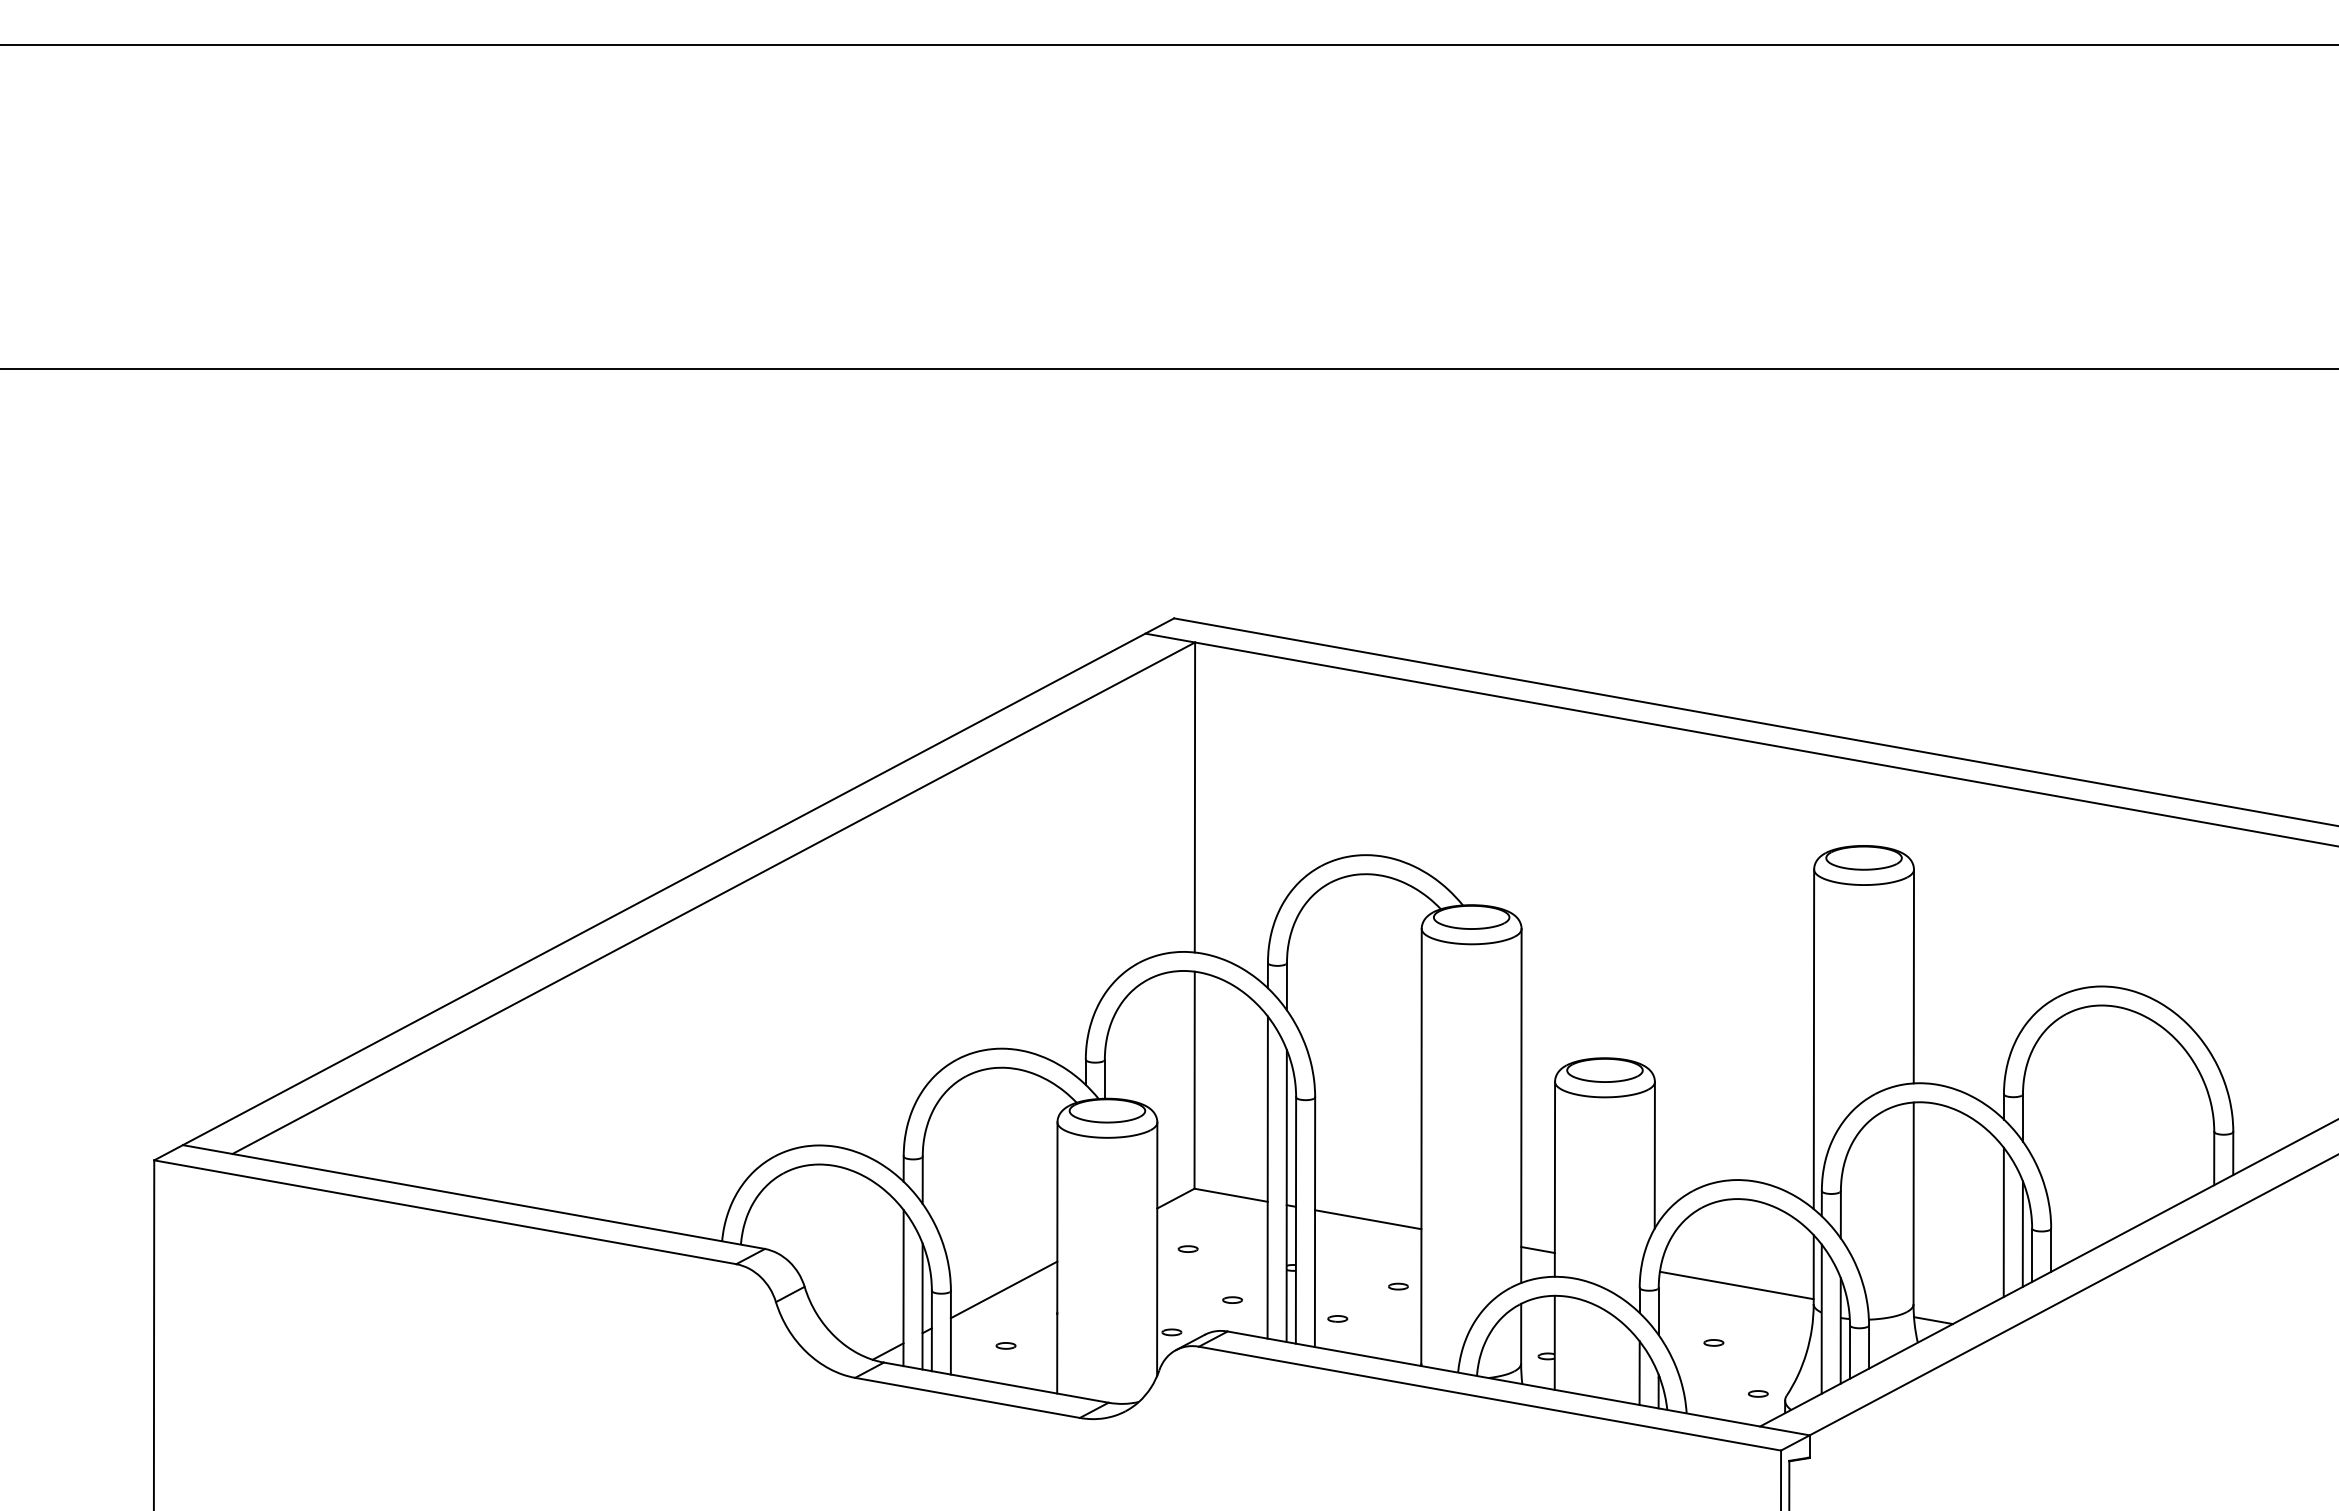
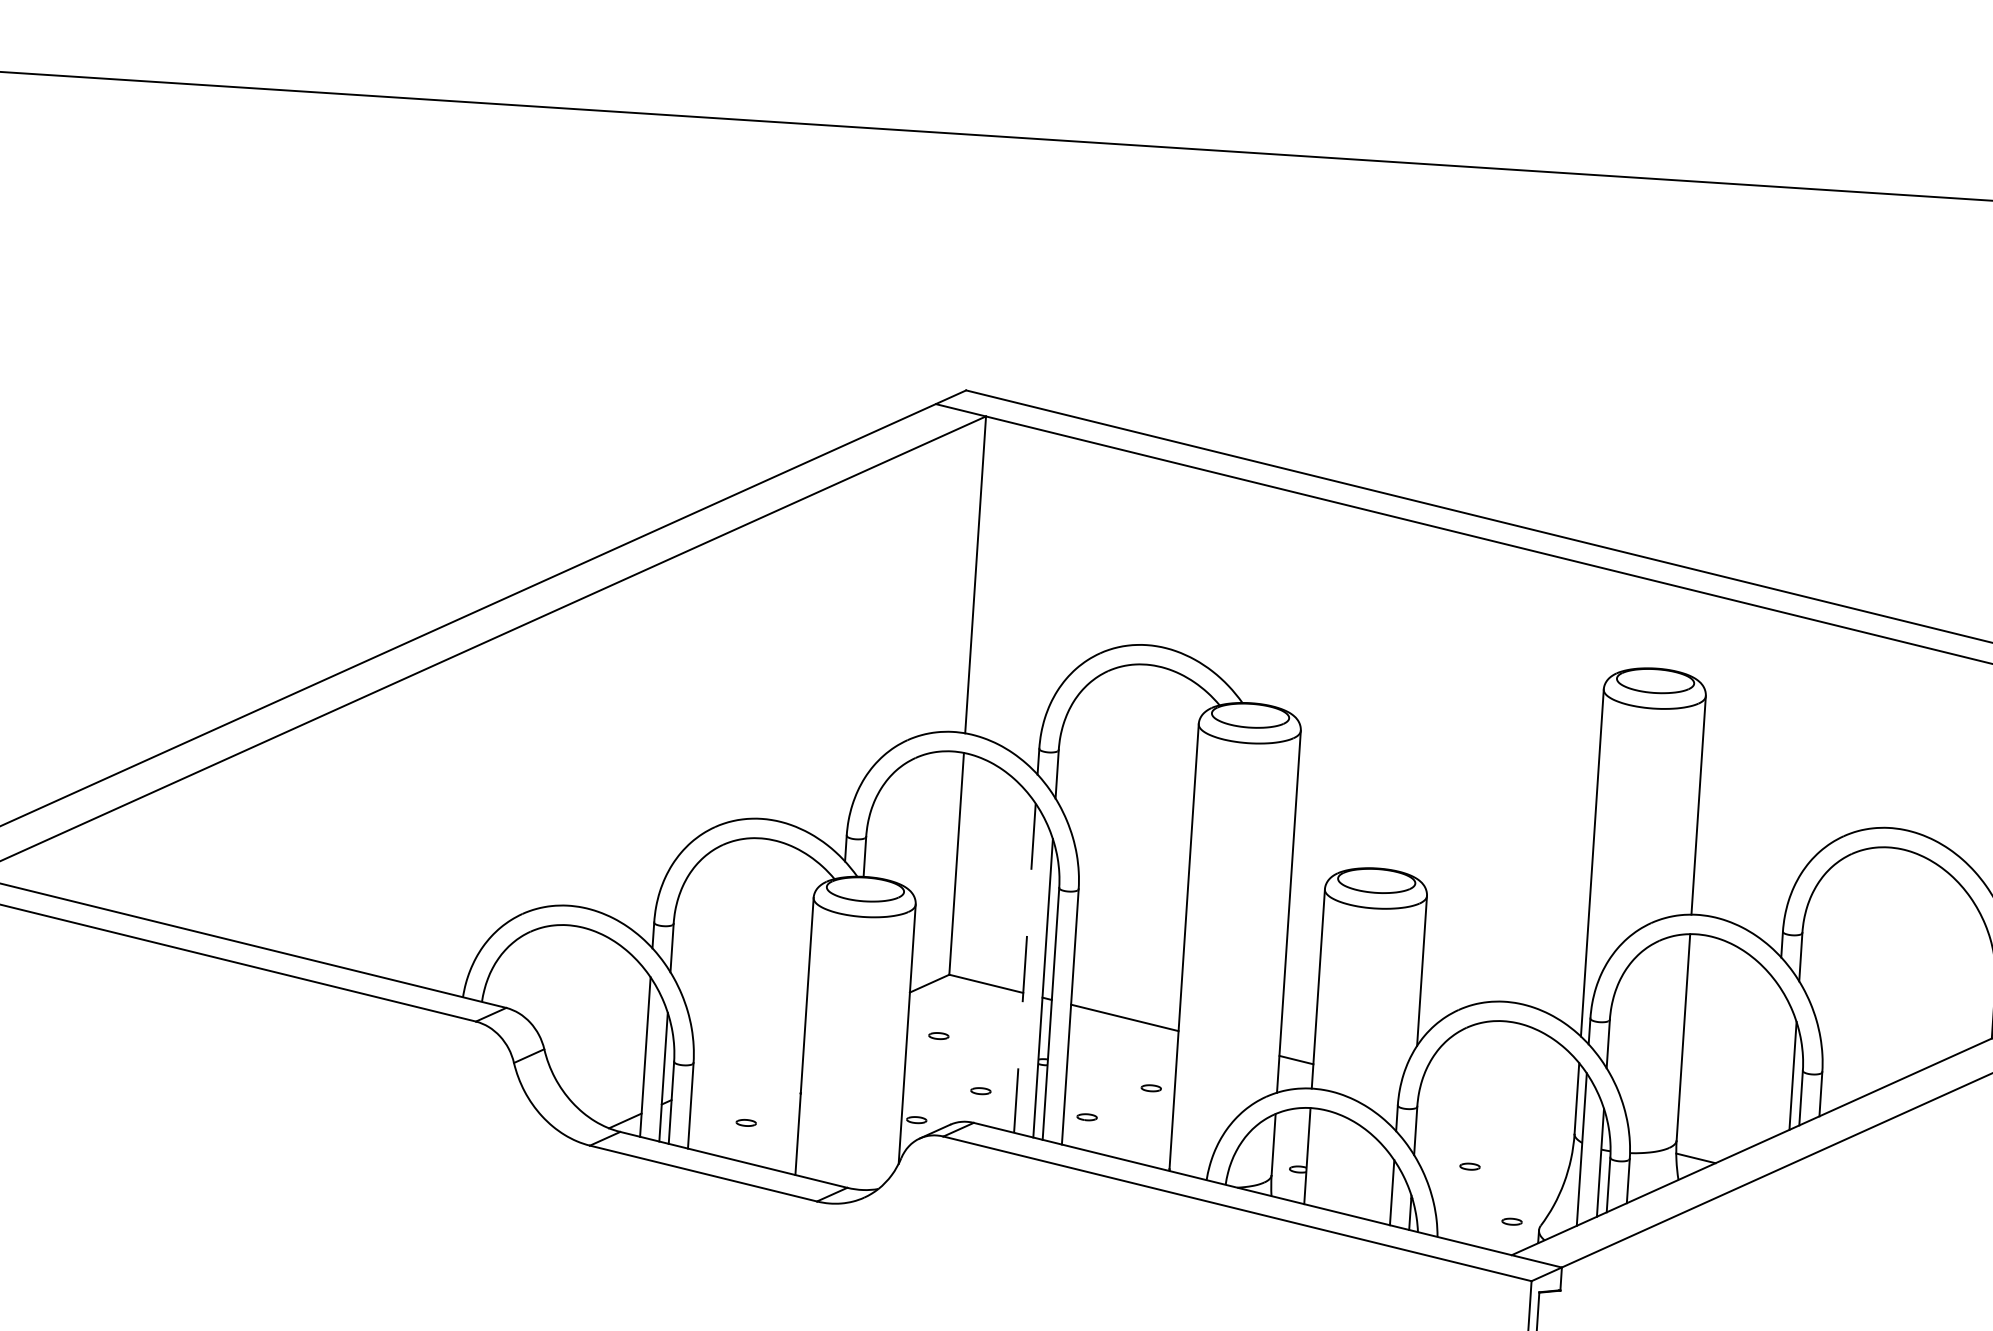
line: (1267, 1178) -> (1024, 969), solid -> dashed
line: (2003, 1222) -> (1774, 1062), removed
line: (1736, 1285) -> (1496, 1109), removed
line: (1003, 1289) -> (747, 1065), removed

